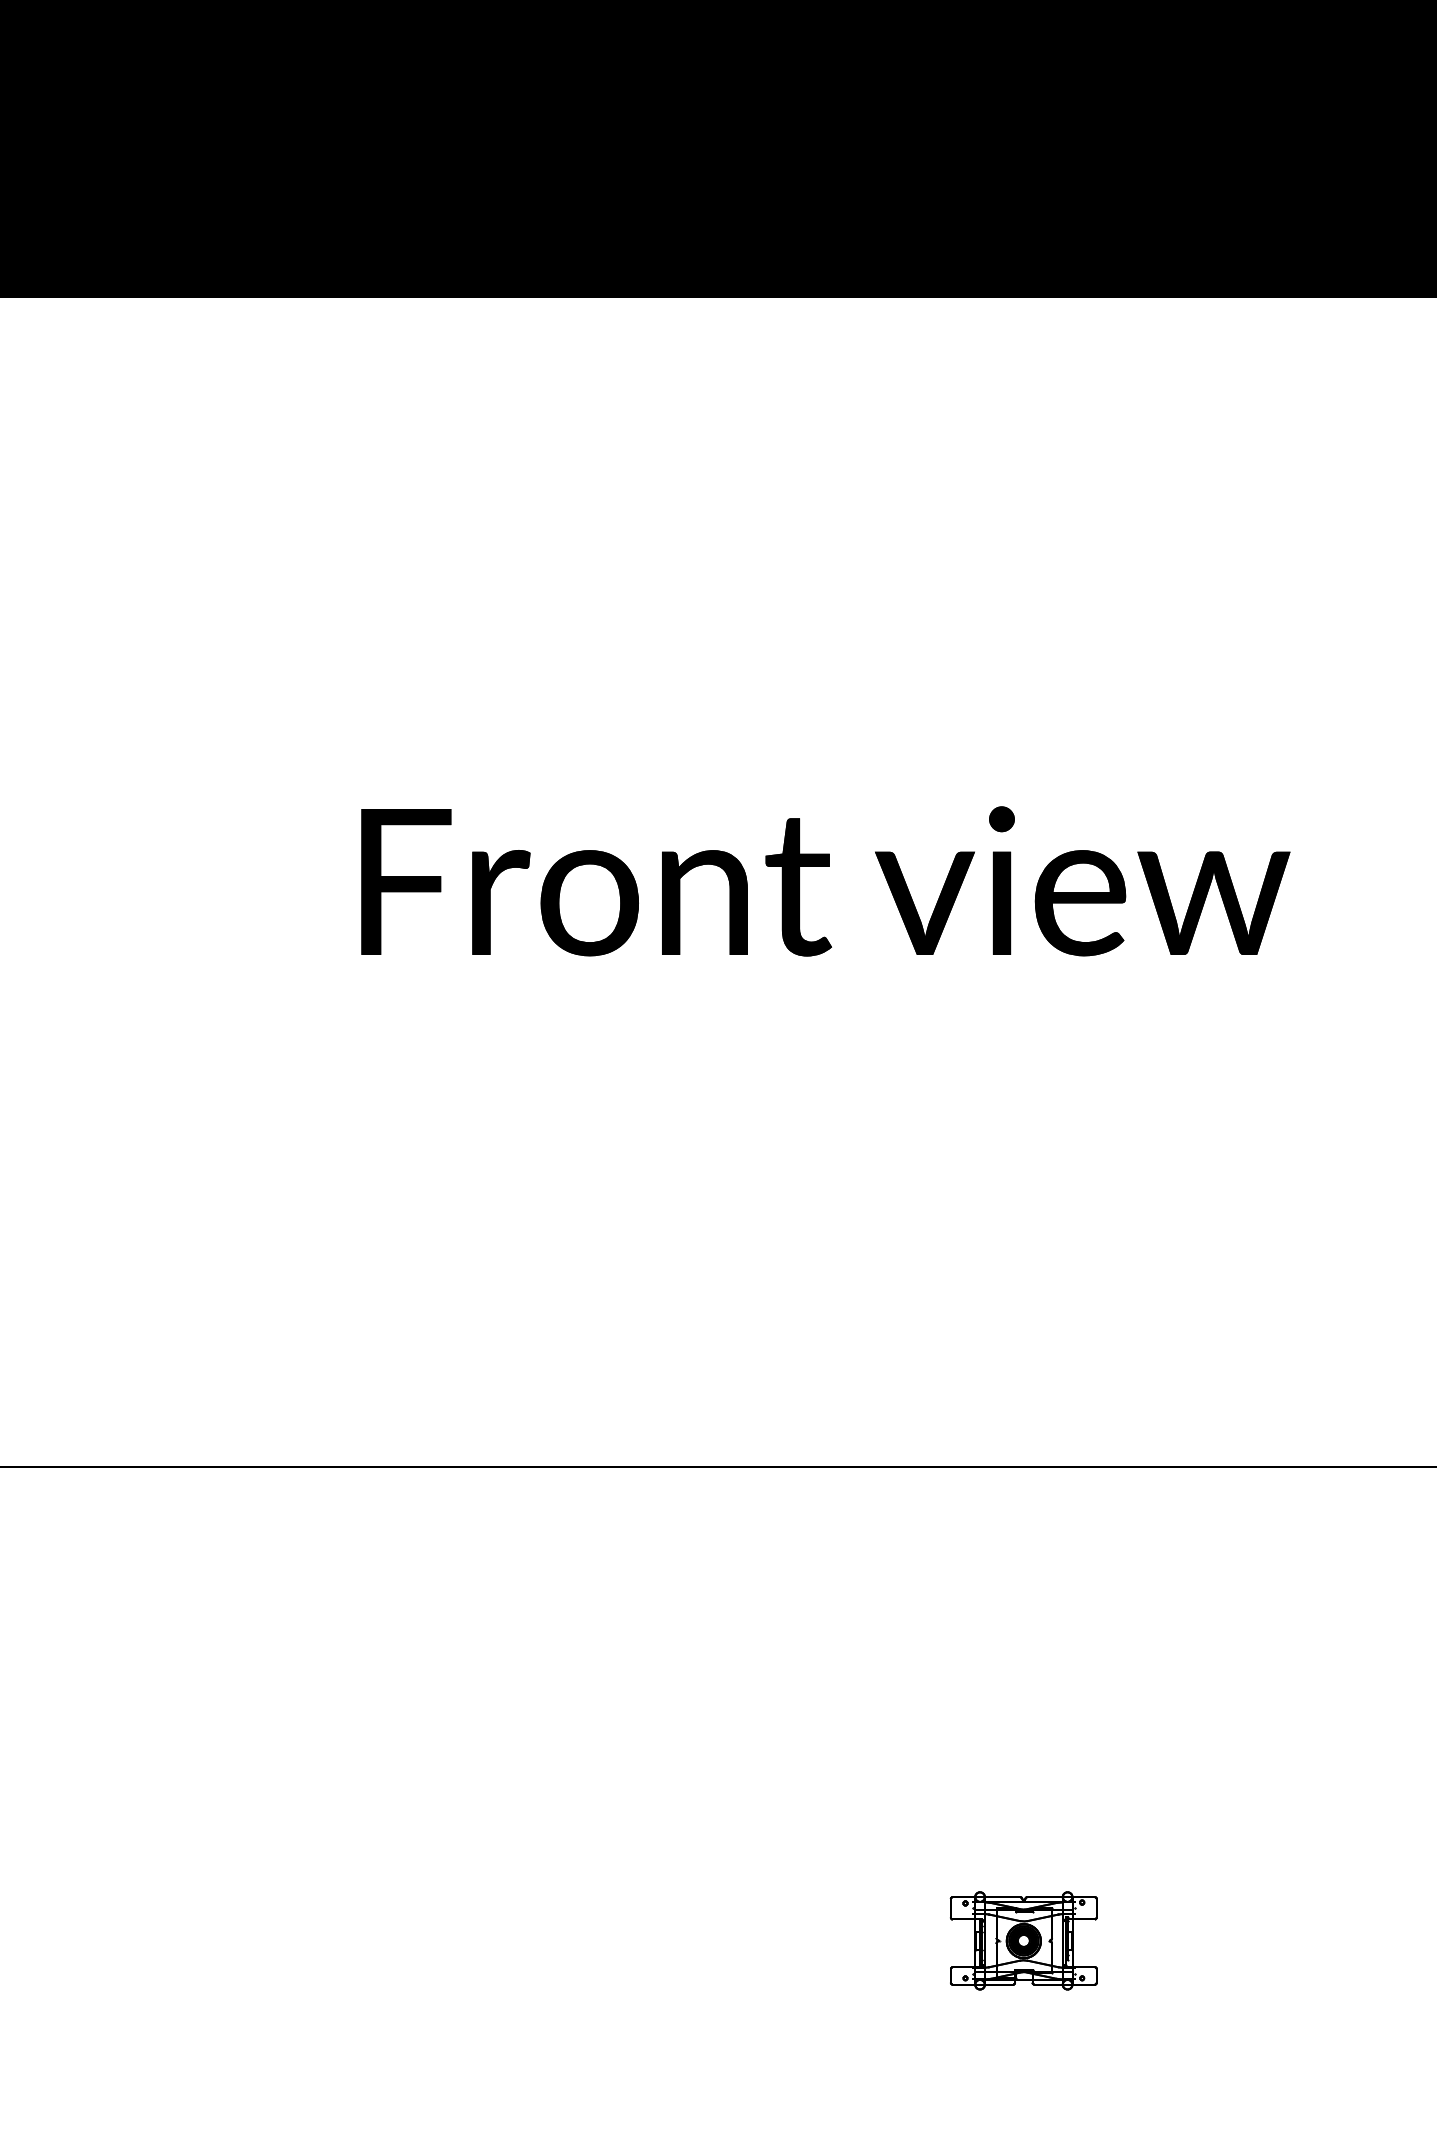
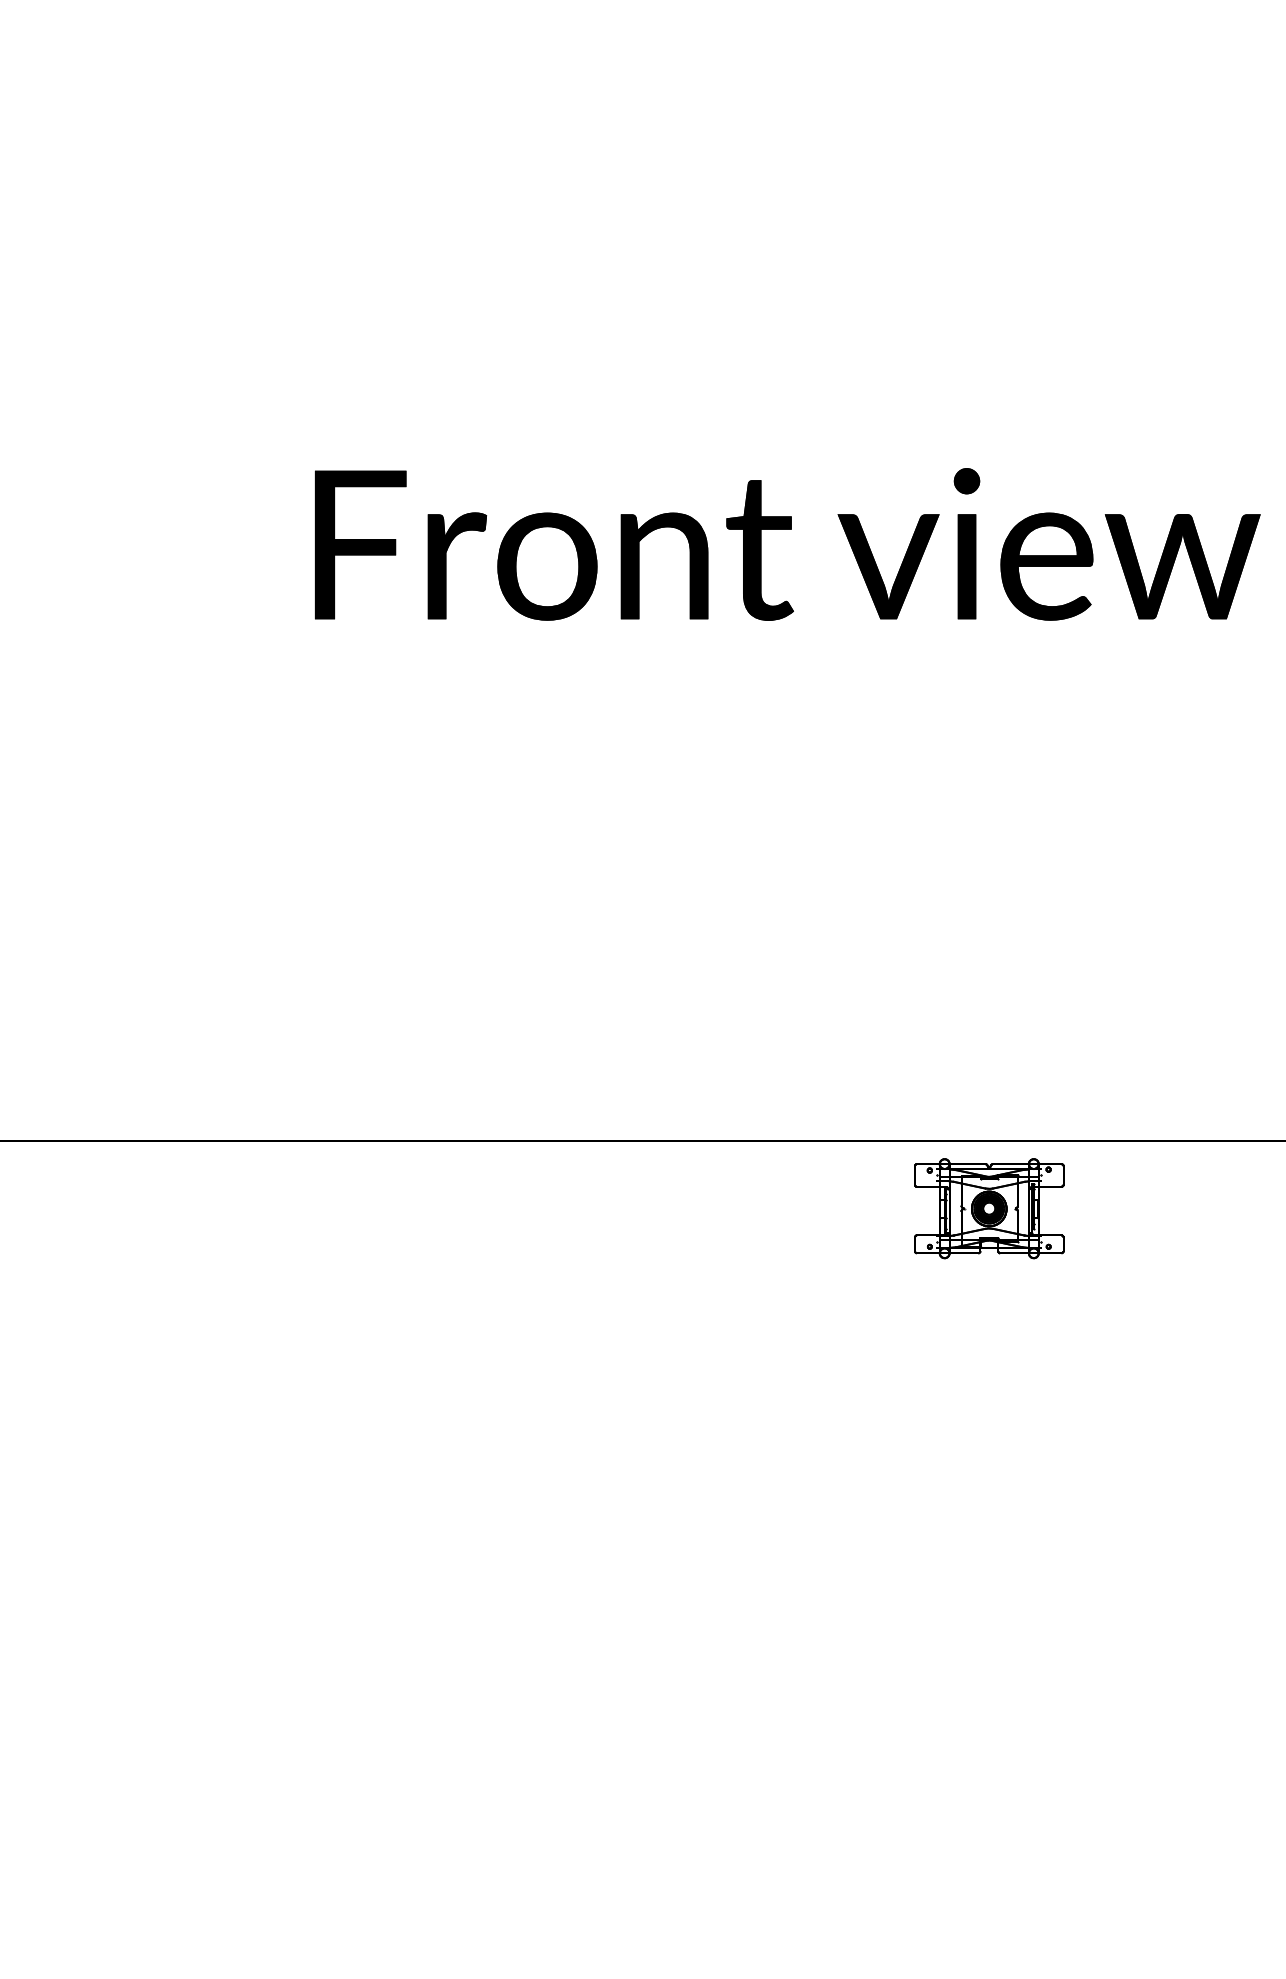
part: (1023, 1940) -> (988, 1208), moved

